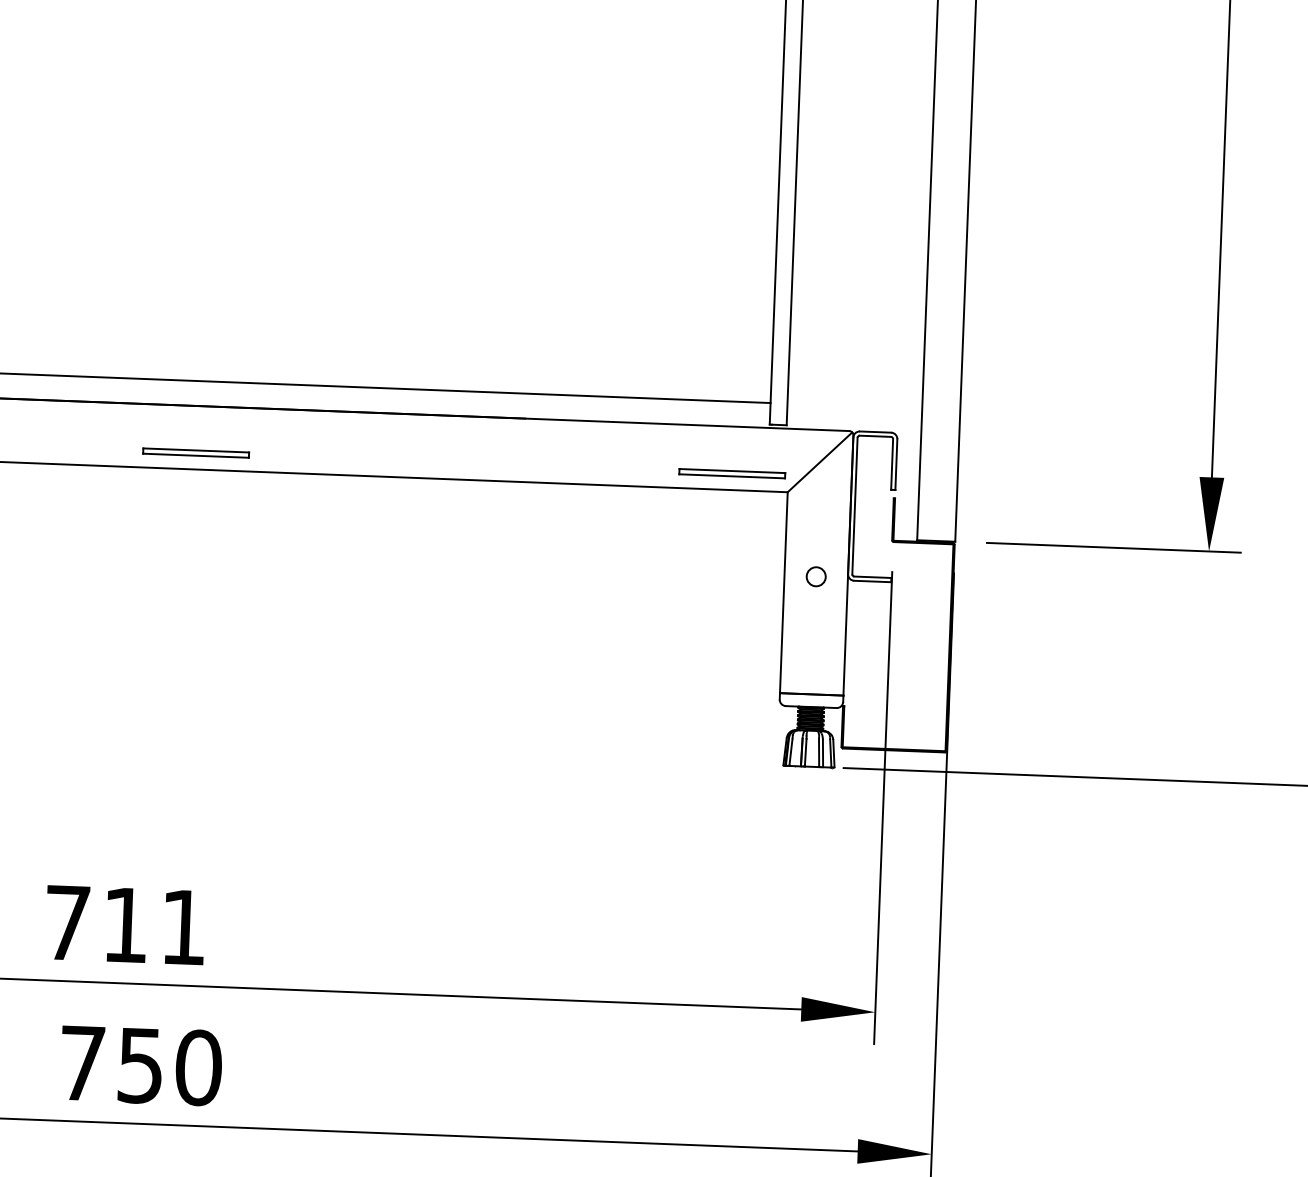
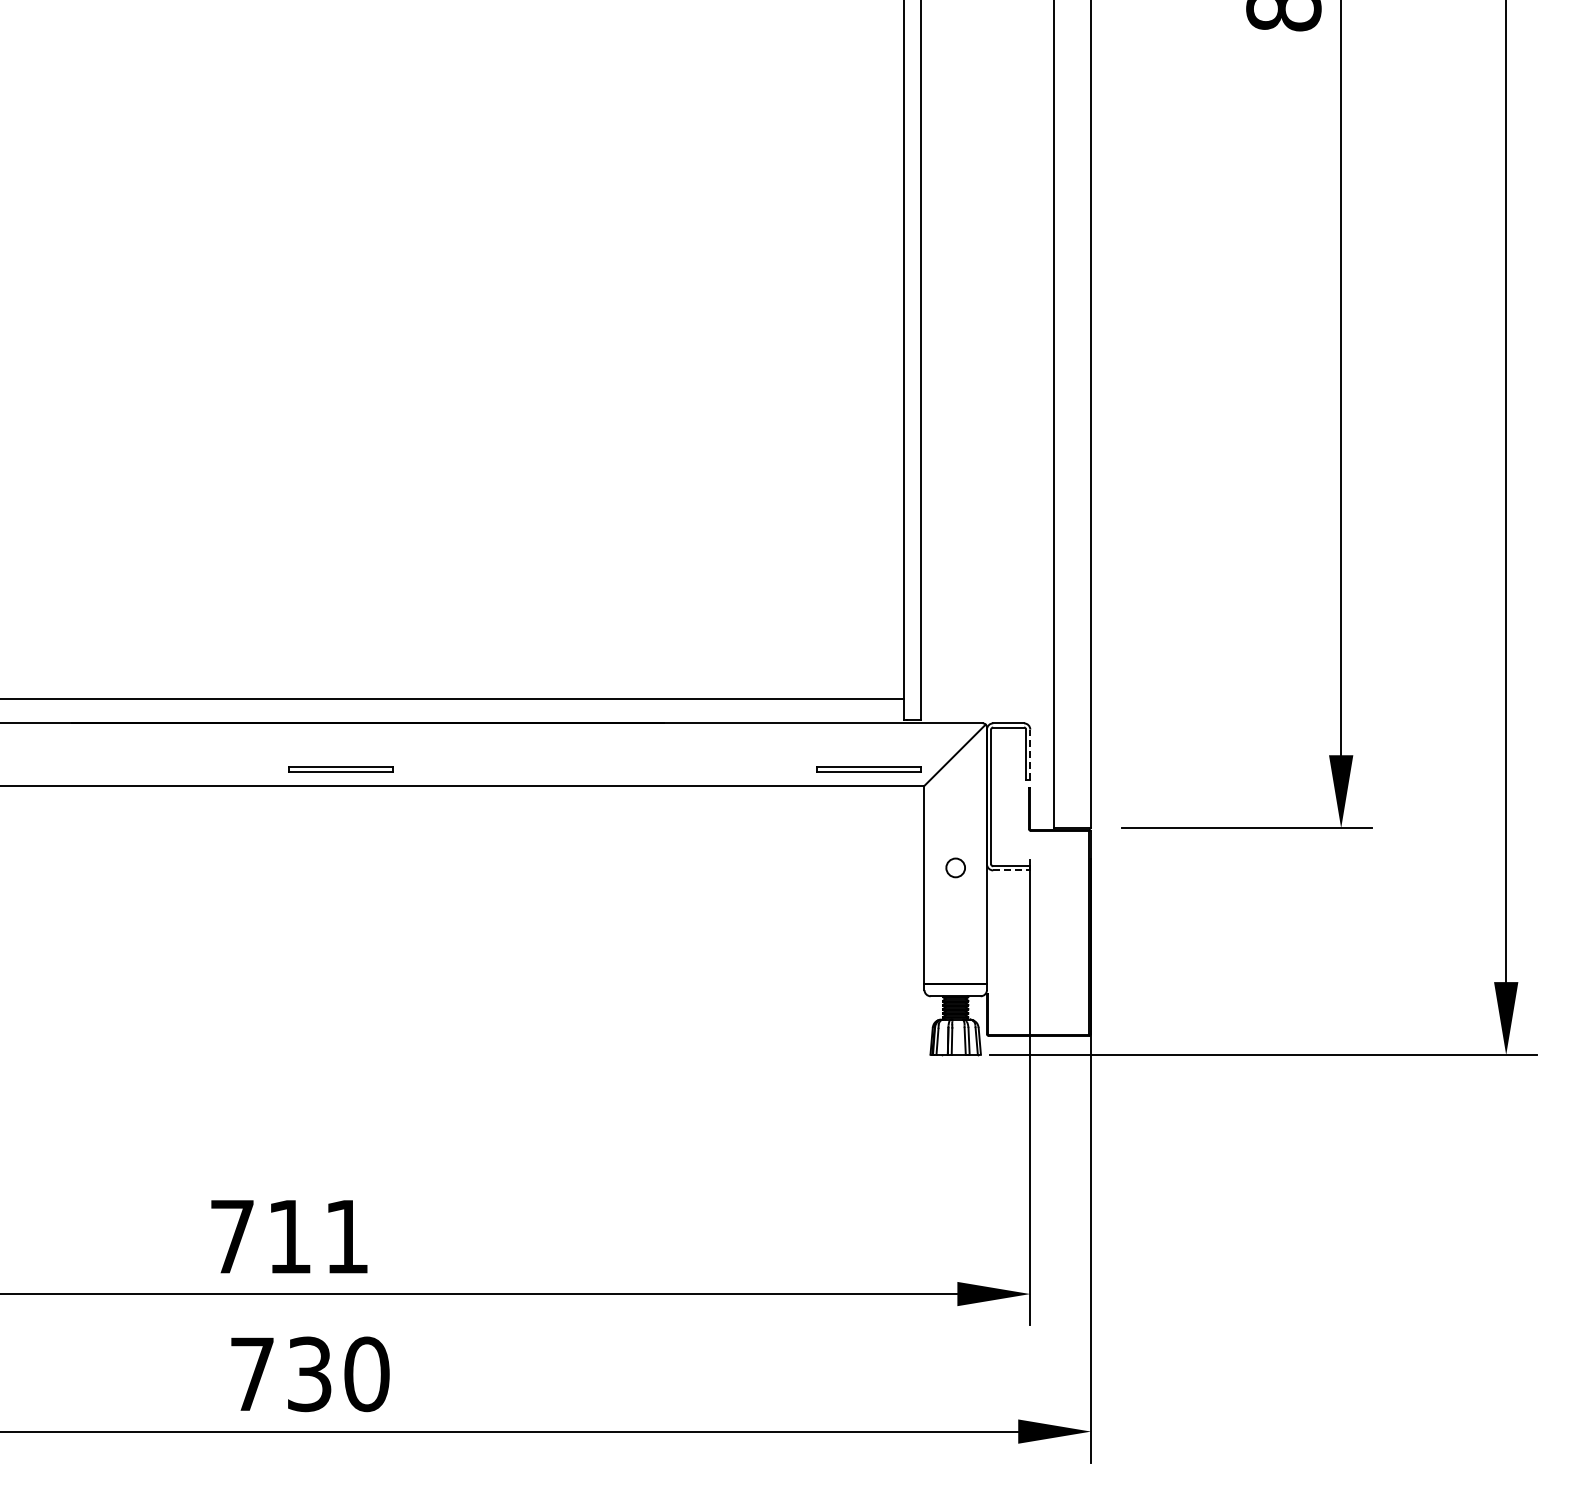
line: (896, 464) -> (1030, 754), solid -> dashed
line: (872, 581) -> (1011, 870), solid -> dashed
text: (140, 1064) -> (309, 1373), 750 -> 730

